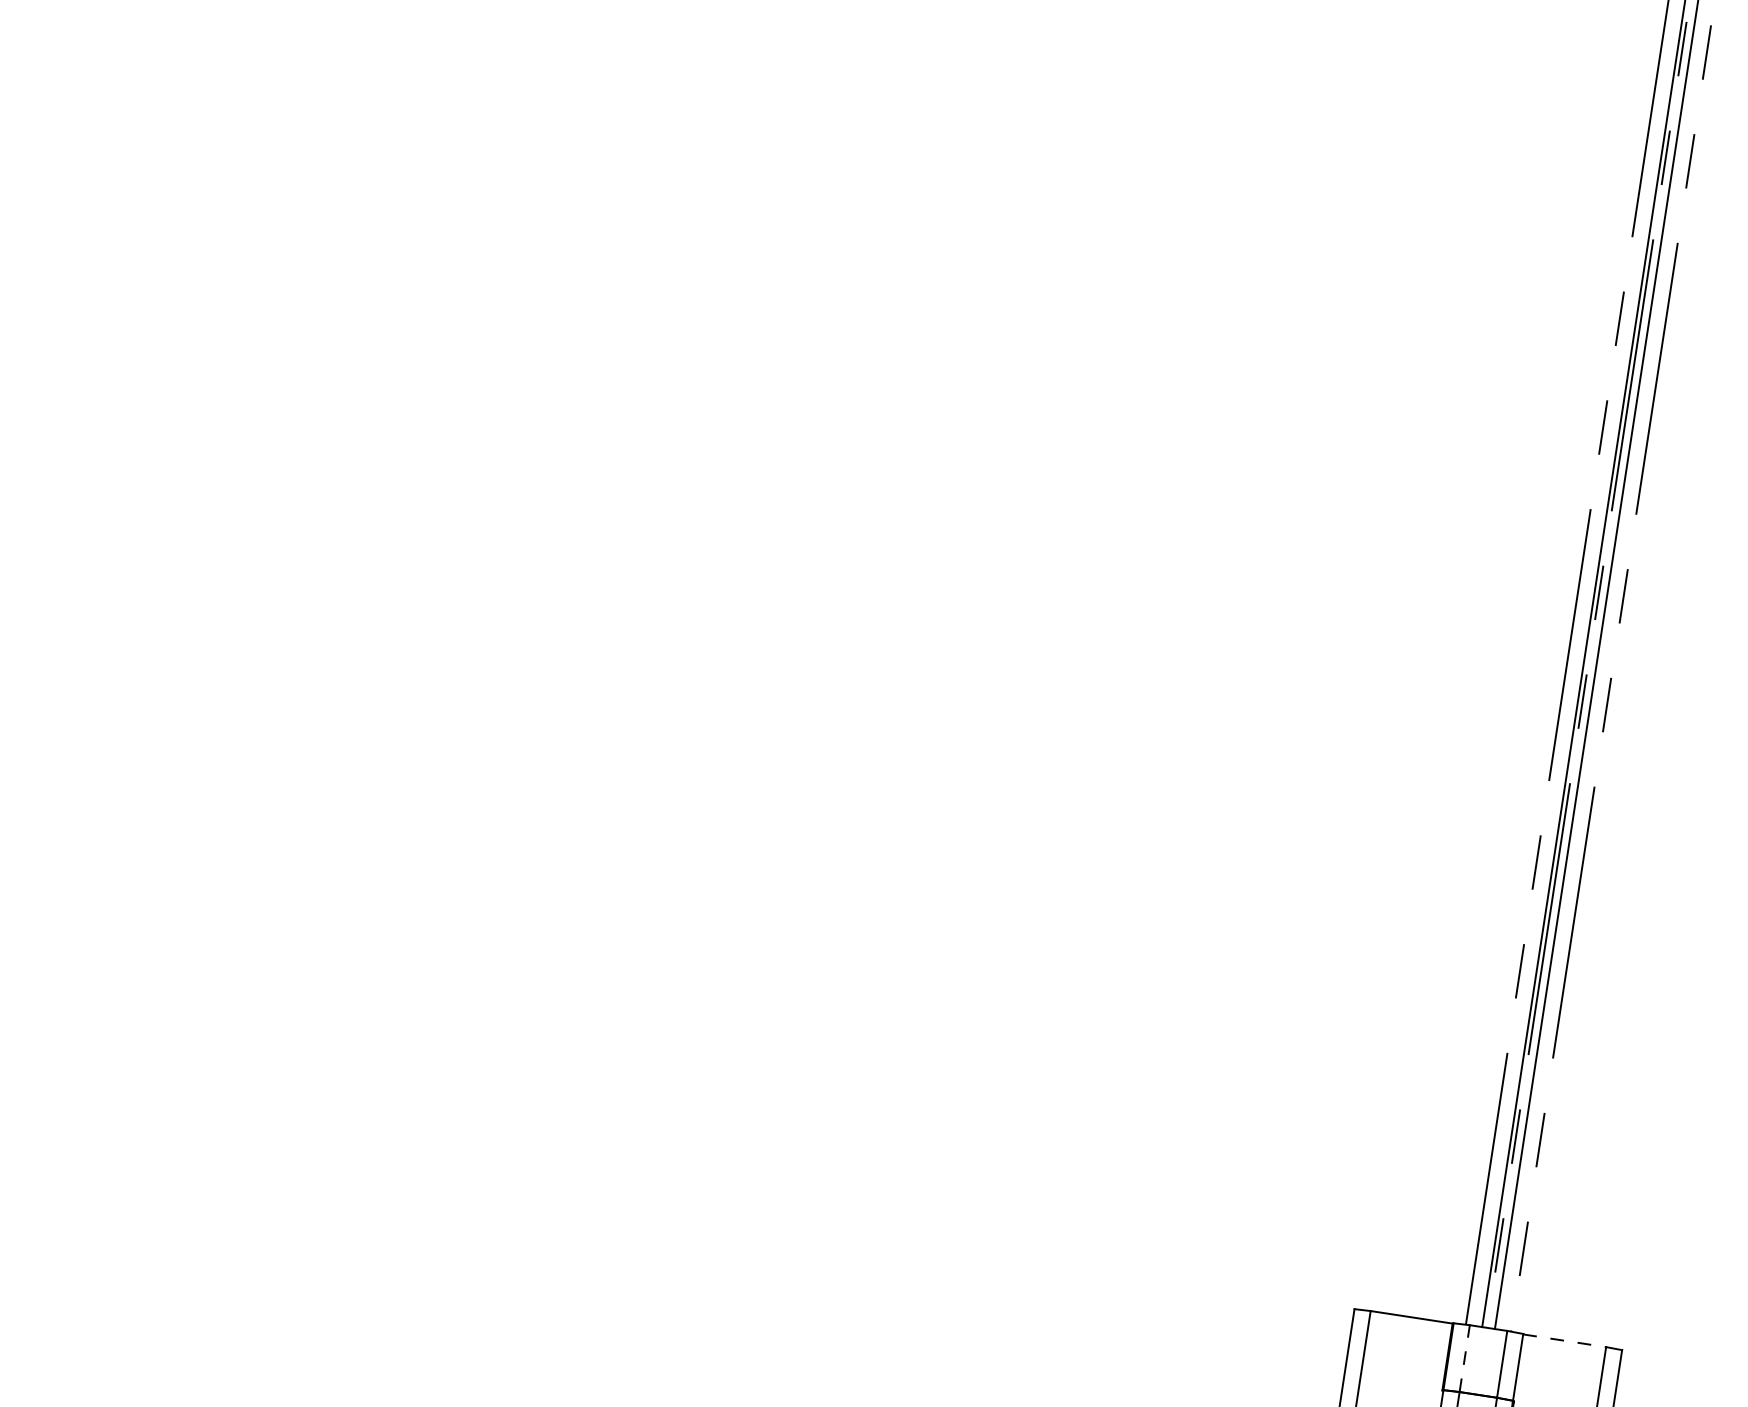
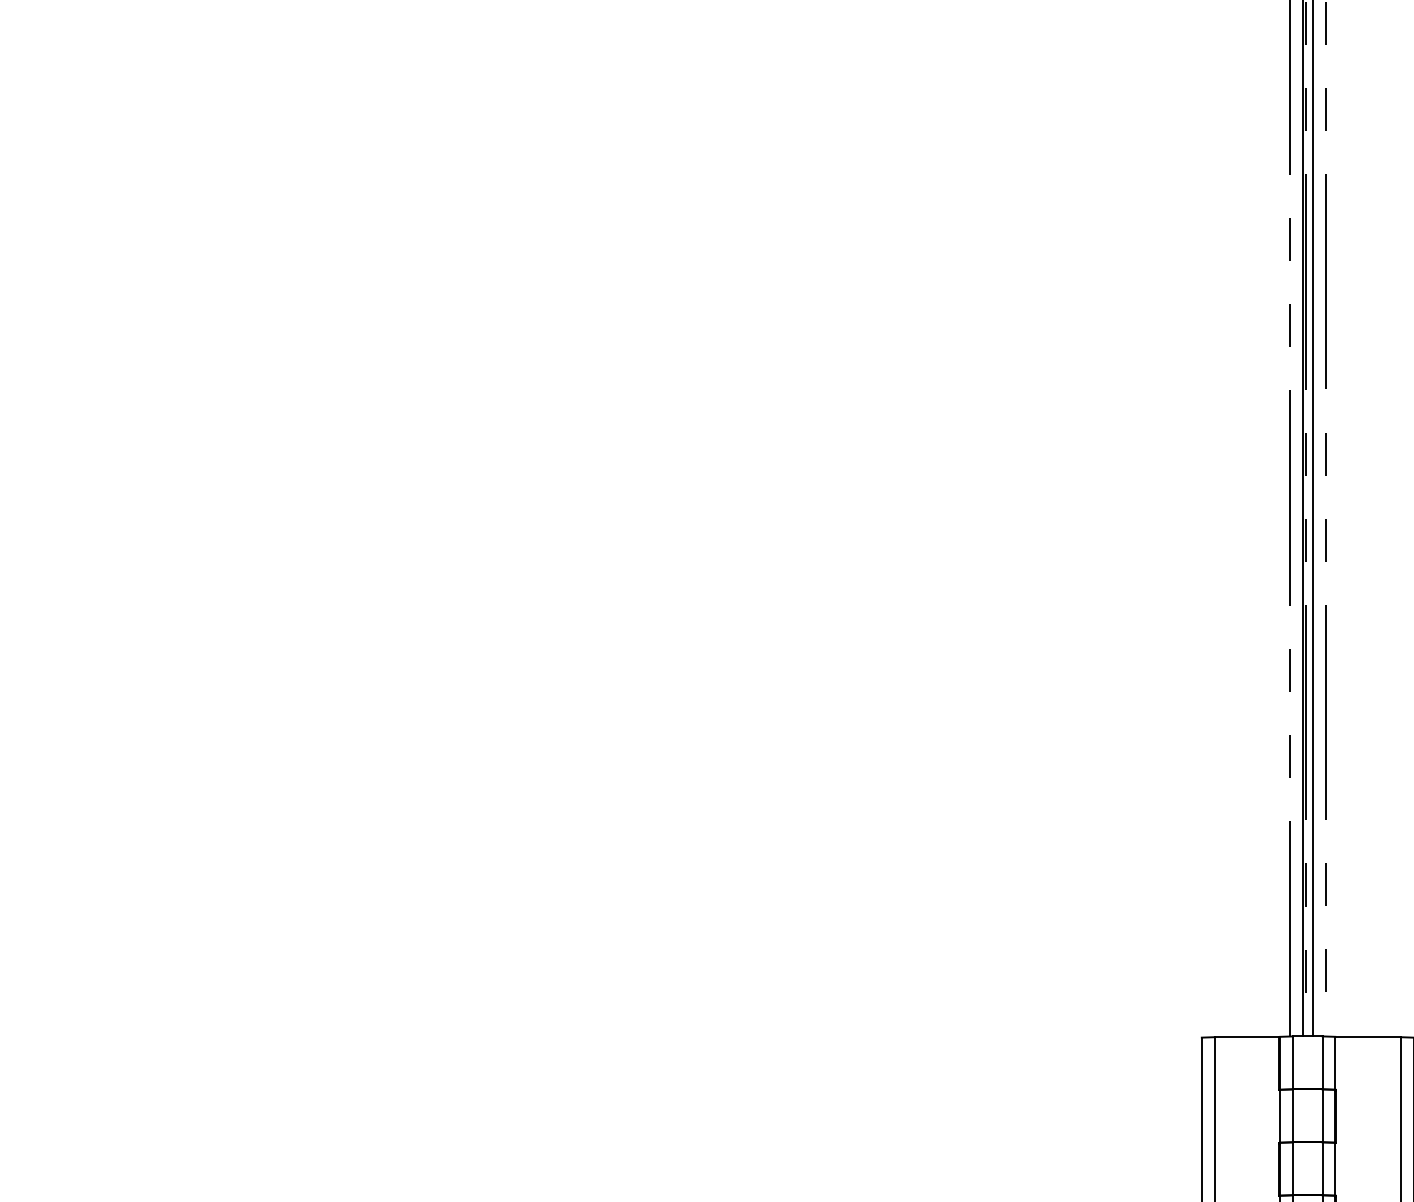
line: (1565, 1341) -> (1368, 1037), dashed -> solid
line: (1464, 1358) -> (1292, 1062), dashed -> solid

